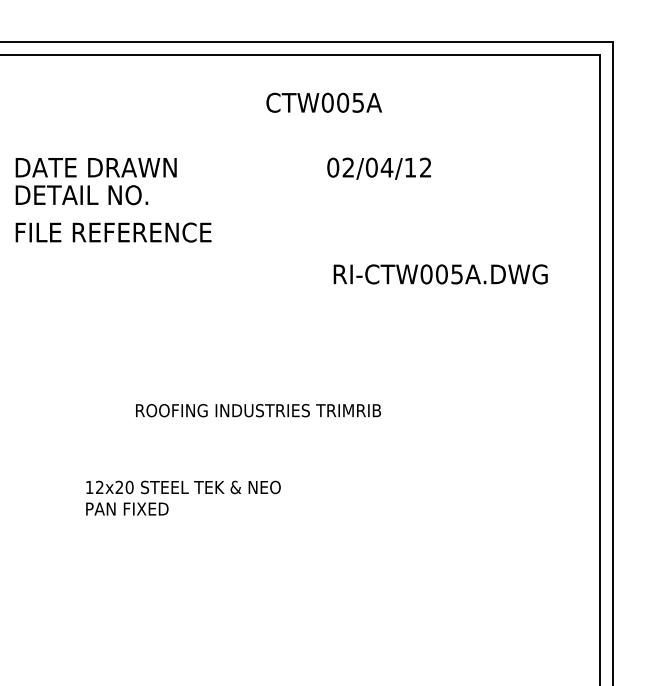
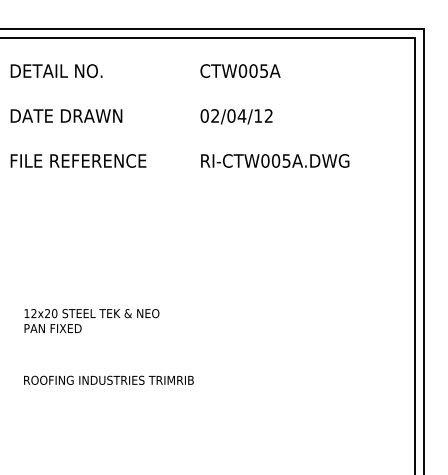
text: (324, 101) -> (240, 70), moved
text: (379, 168) -> (236, 116), moved
text: (81, 194) -> (56, 70), moved
text: (441, 273) -> (275, 160), moved
text: (257, 409) -> (108, 379), moved
text: (182, 497) -> (91, 320), moved

